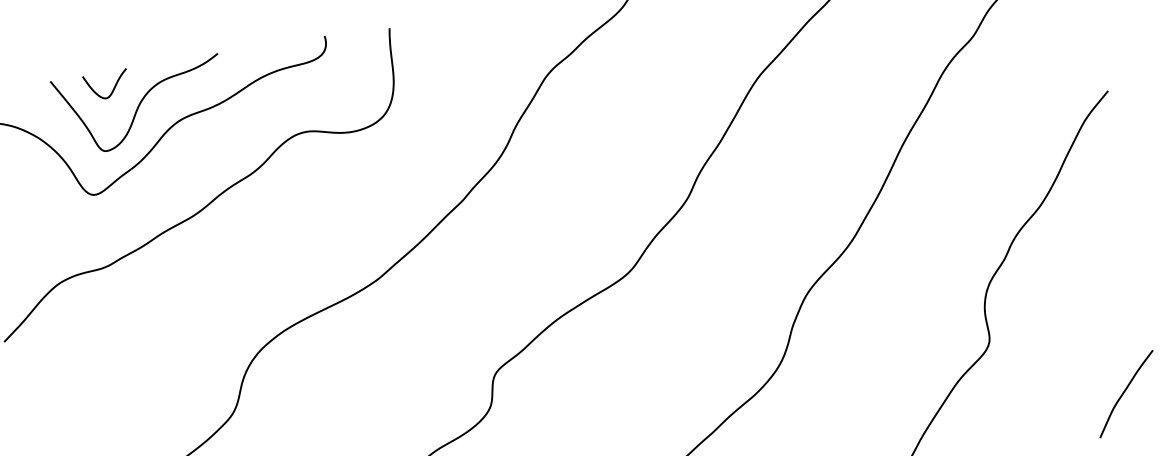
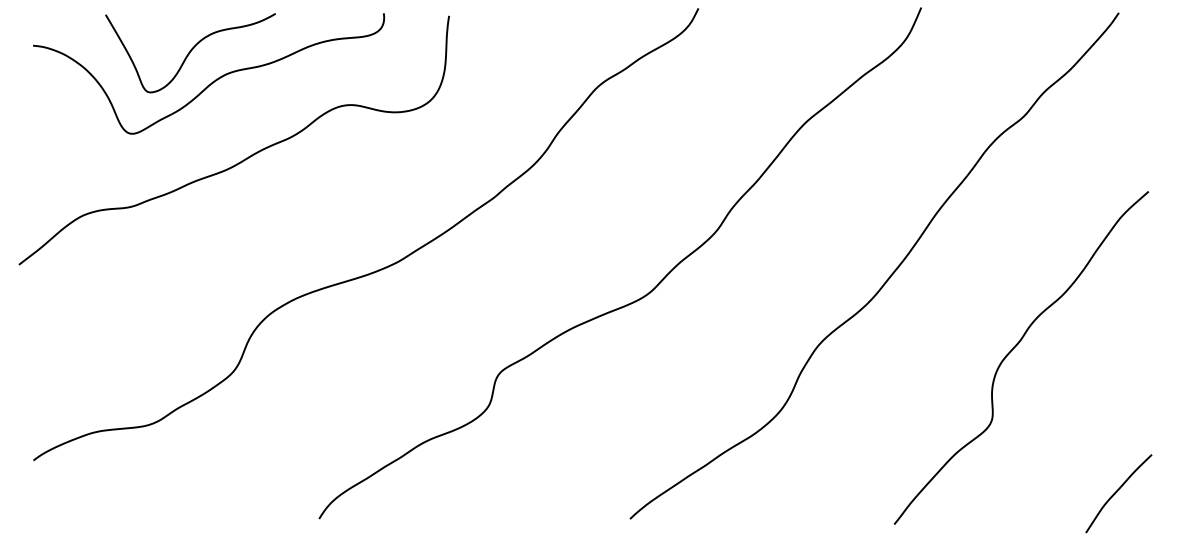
curve: (112, 88) -> (166, 31), removed

